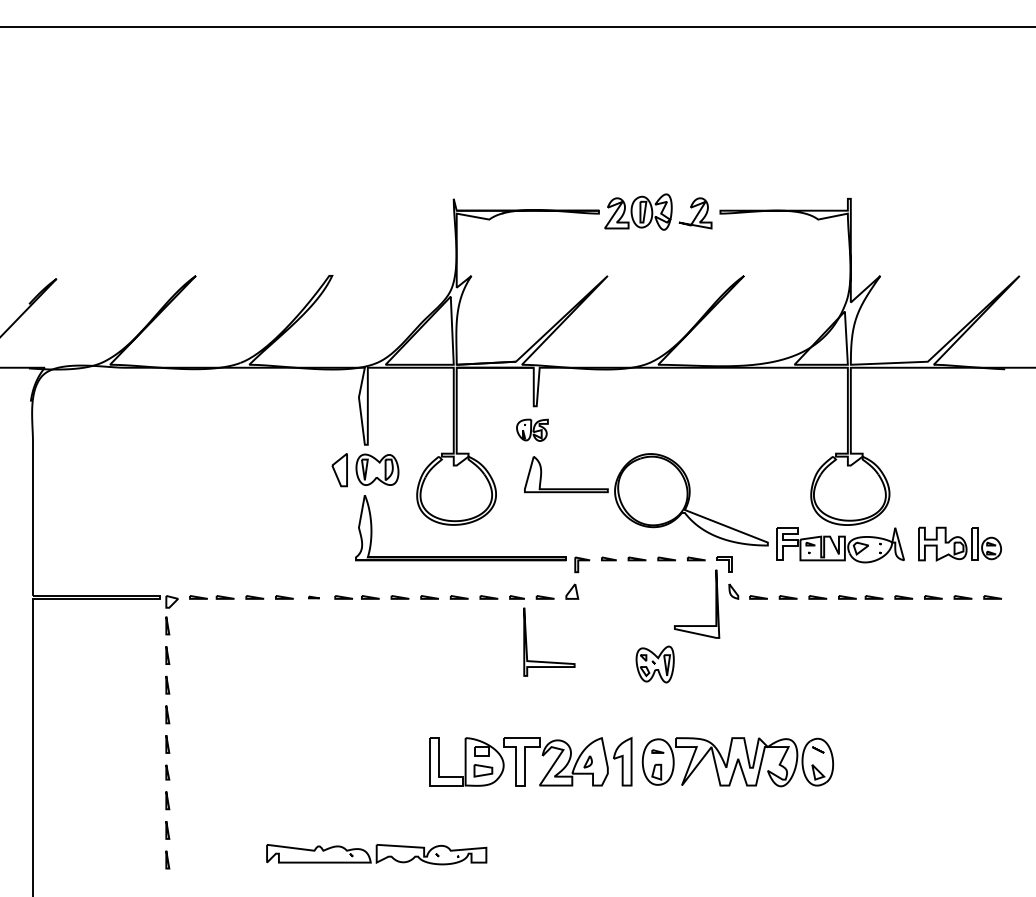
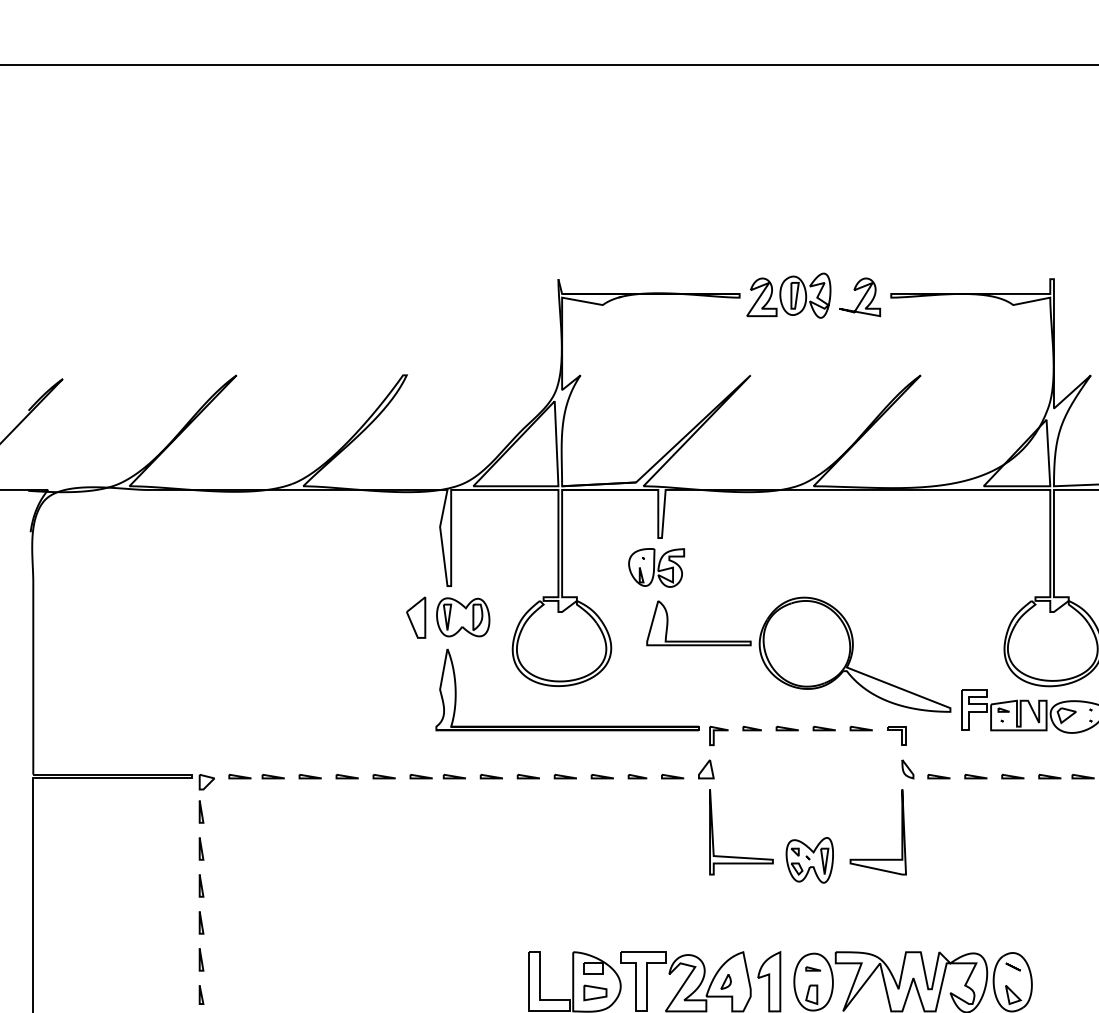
part: (532, 430) -> (656, 568), size x1.43
part: (313, 597) -> (383, 776), size x1.67
part: (715, 603) -> (901, 831), moved
part: (549, 661) -> (741, 856), moved

